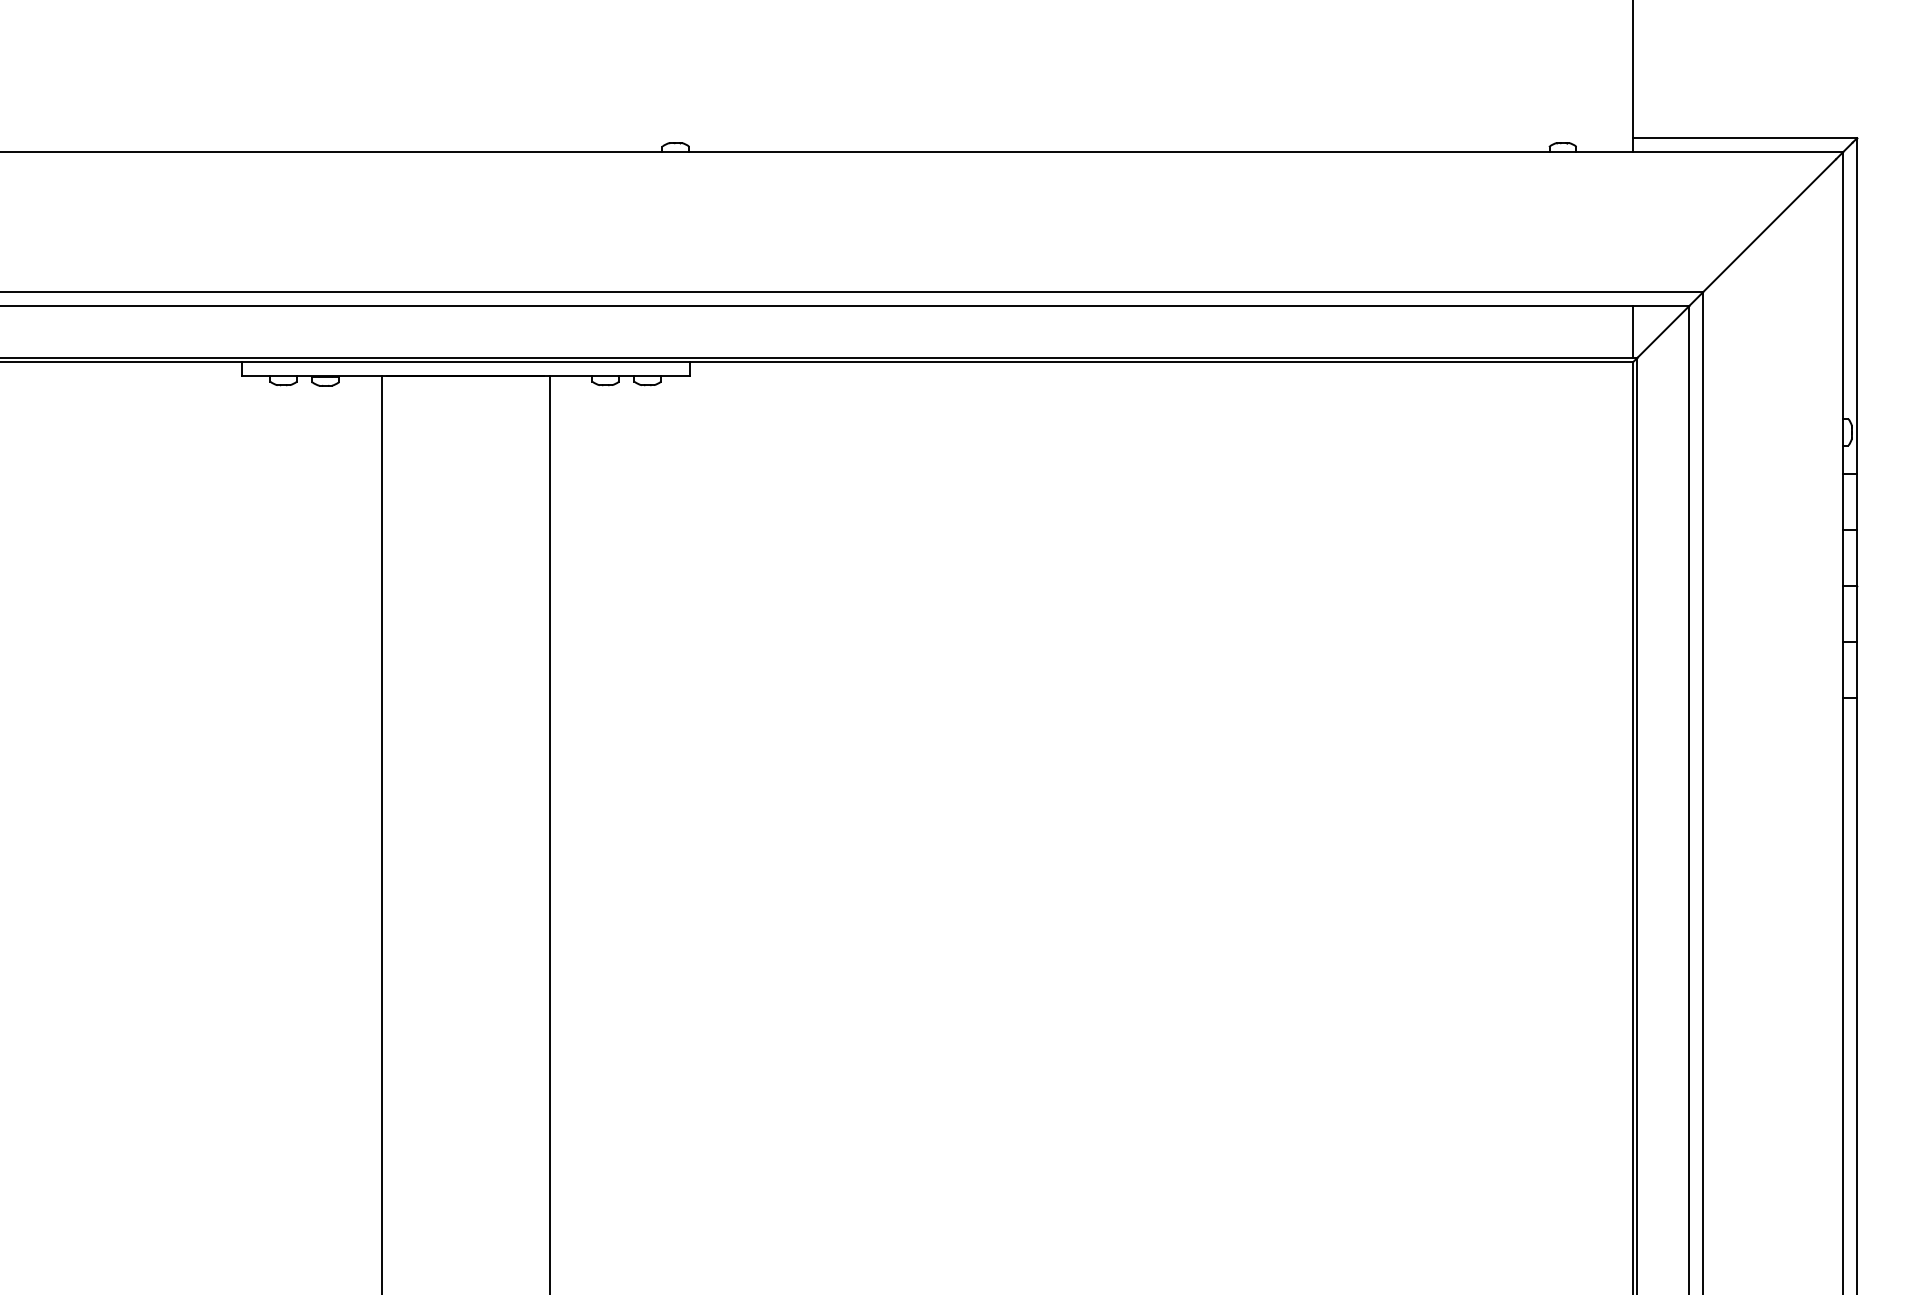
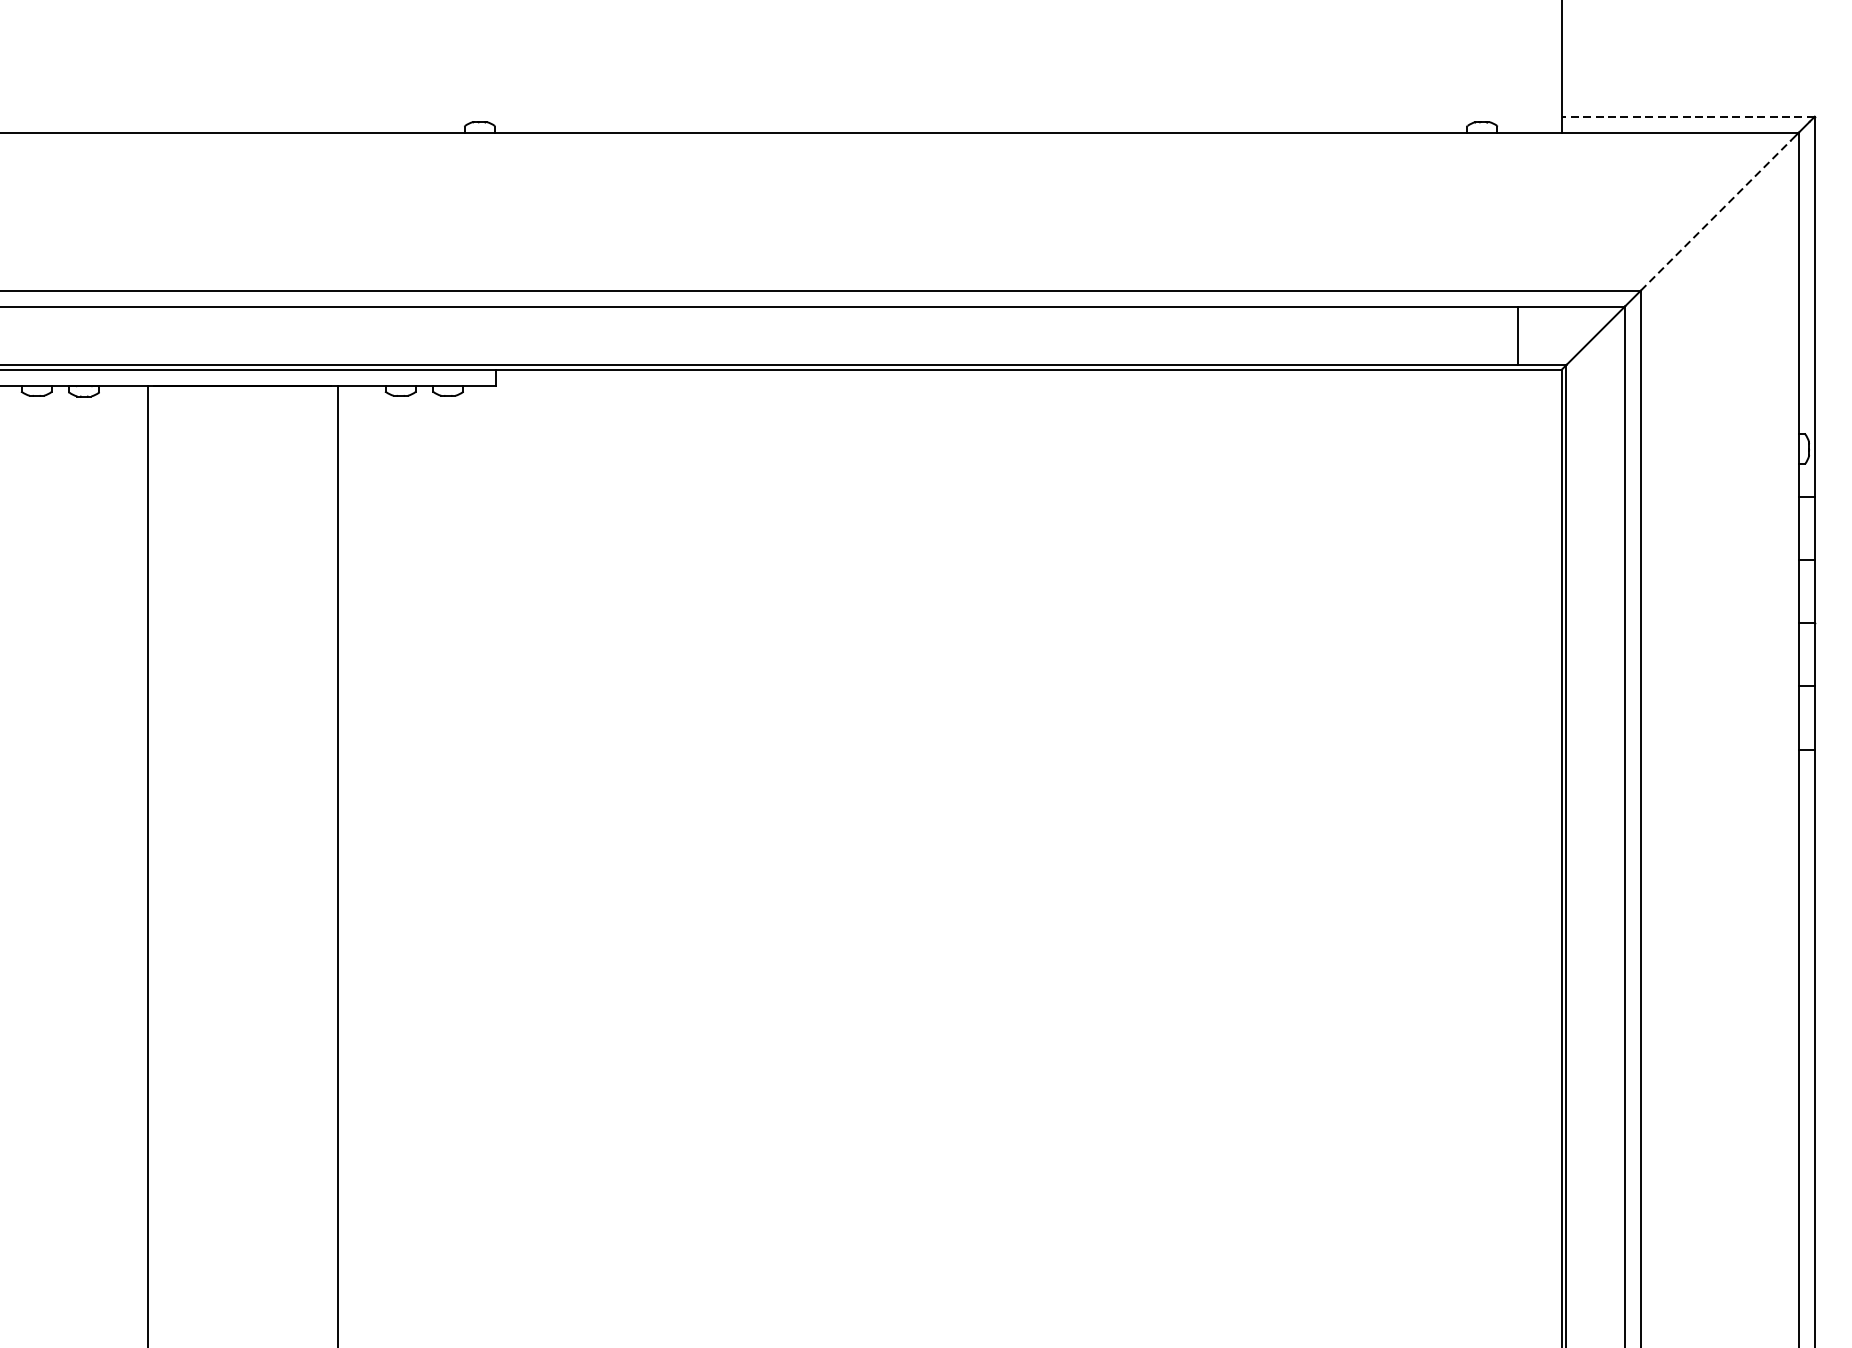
line: (1744, 138) -> (1687, 117), solid -> dashed
line: (1769, 225) -> (1715, 215), solid -> dashed
line: (1633, 332) -> (1518, 336), moved

